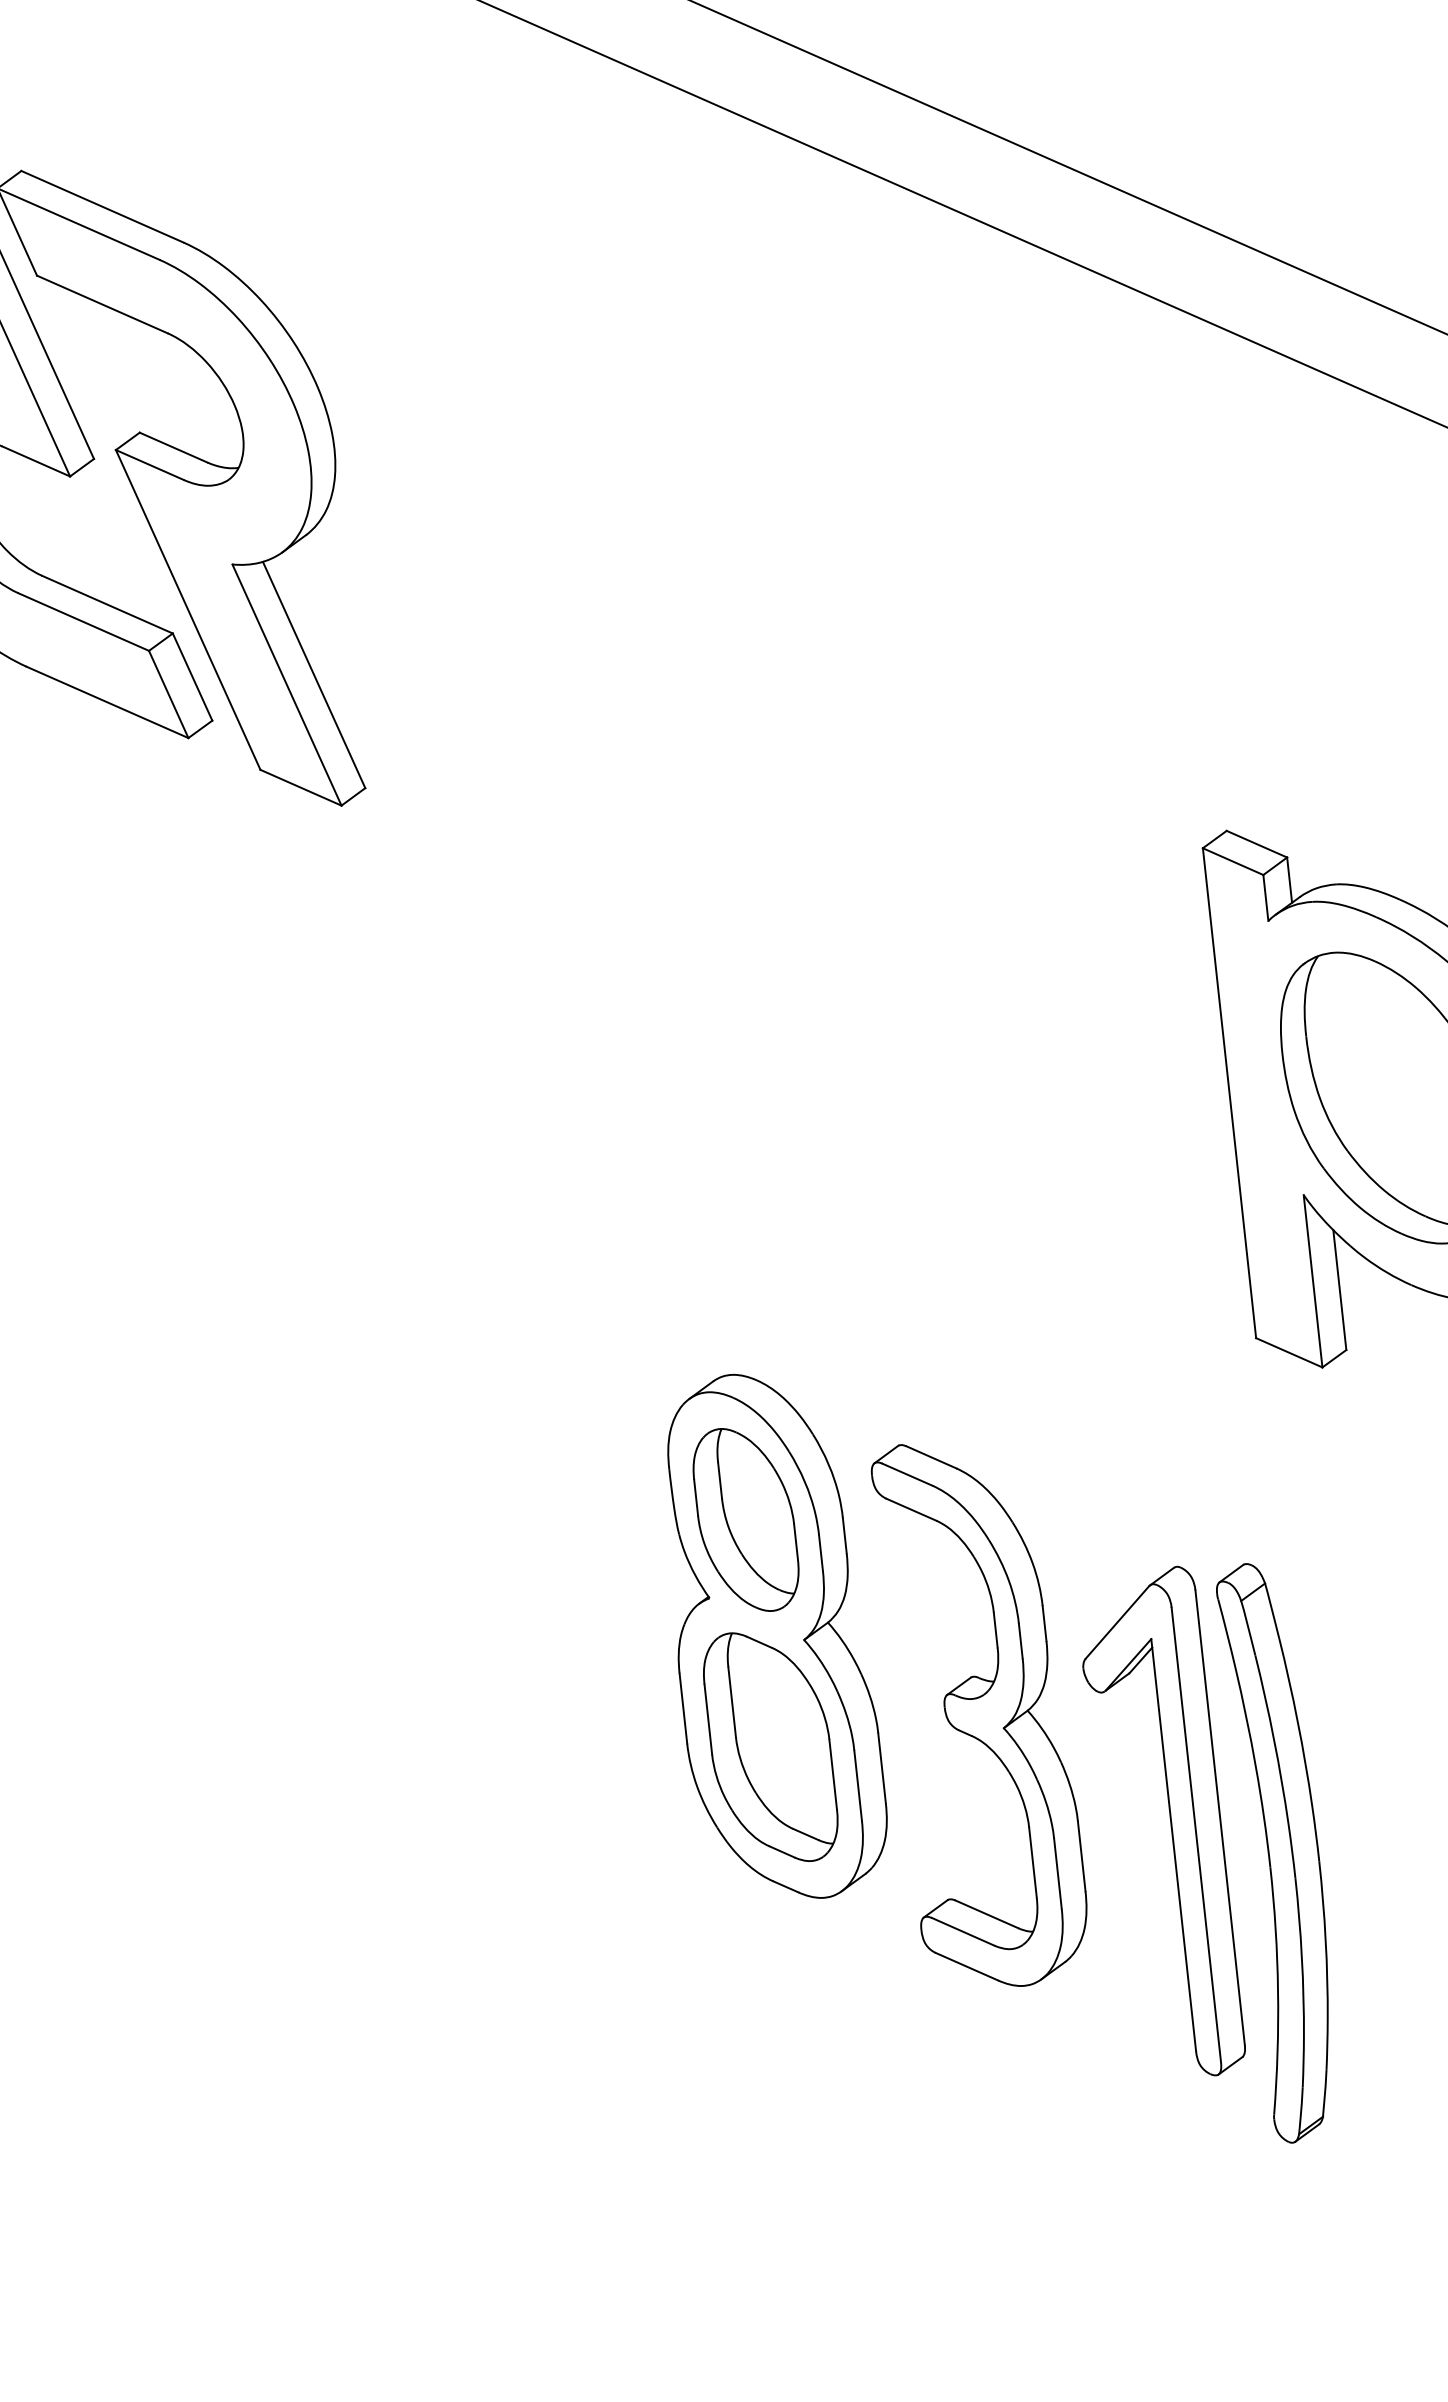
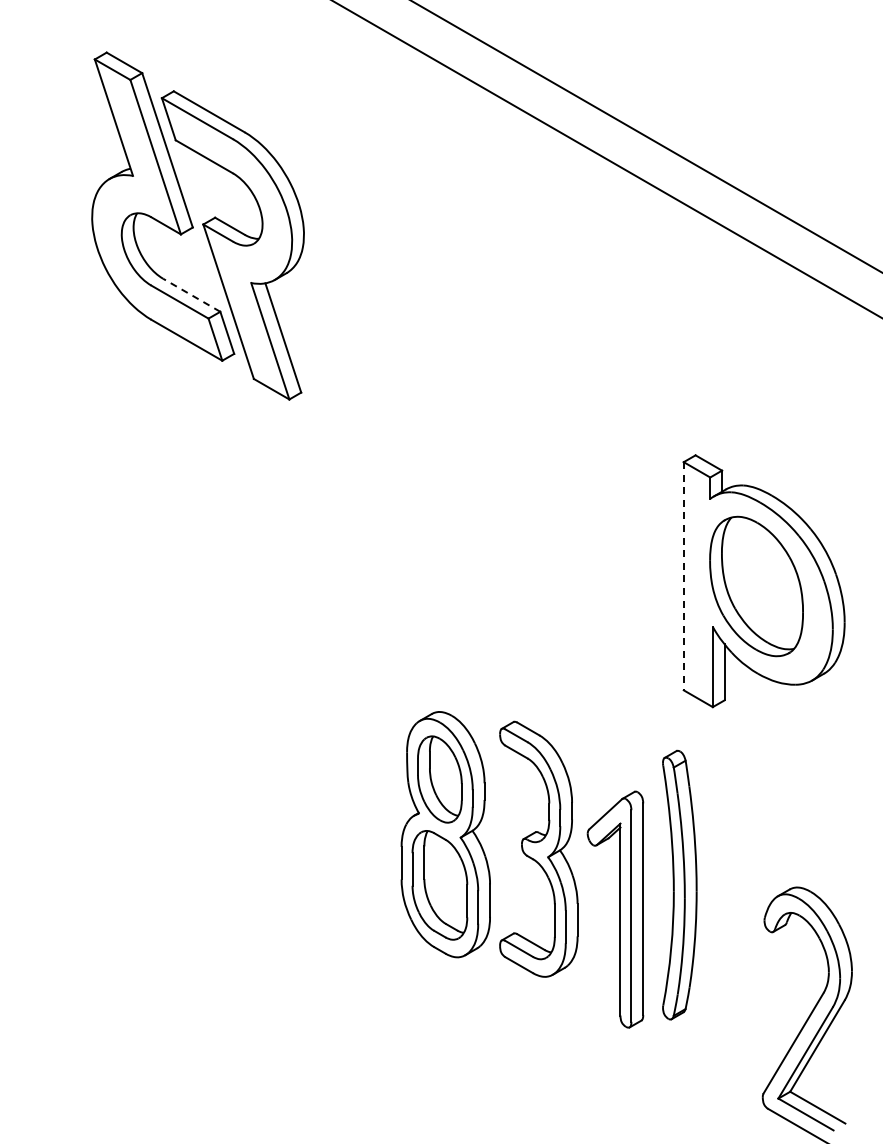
line: (107, 605) -> (191, 295), solid -> dashed
line: (1228, 1093) -> (683, 576), solid -> dashed
part: (770, 1636) -> (445, 834), moved
part: (1280, 1850) -> (679, 884), moved

